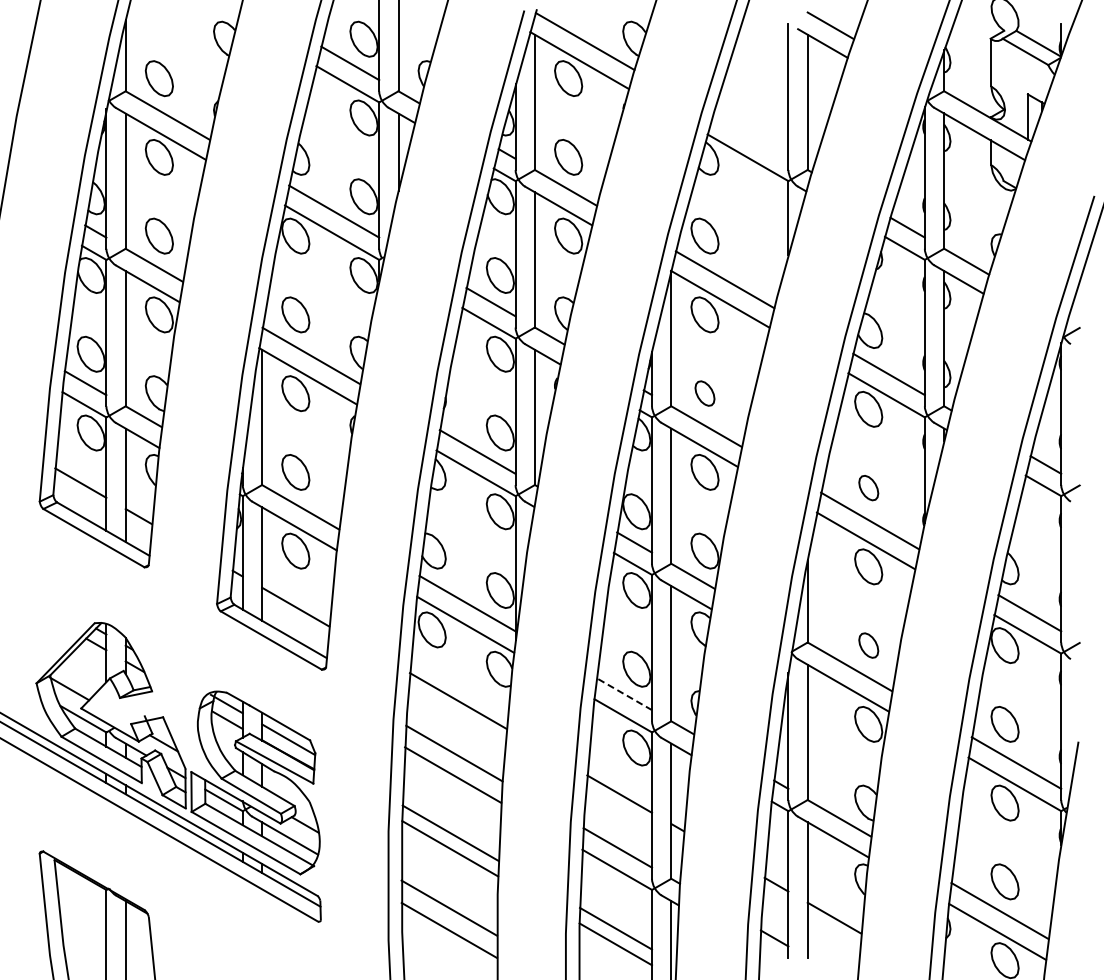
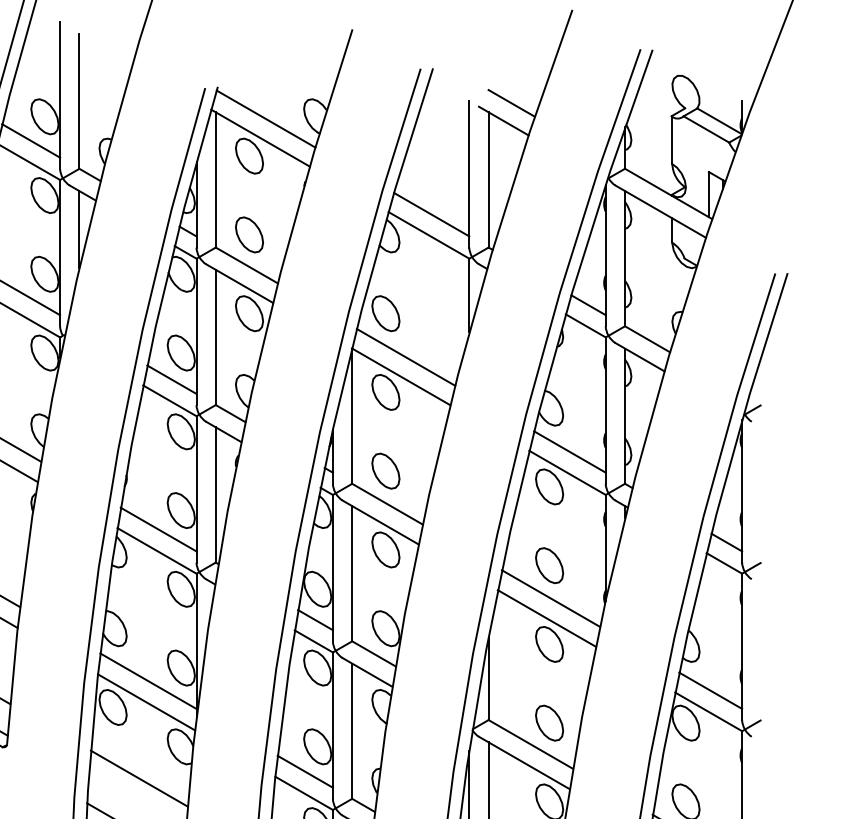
line: (750, 136) -> (431, 214), added
part: (704, 393) -> (385, 471), size x1.43
part: (868, 487) -> (549, 565), size x1.43
part: (868, 645) -> (549, 723), size x1.43
line: (624, 694) -> (305, 772), dashed -> solid

